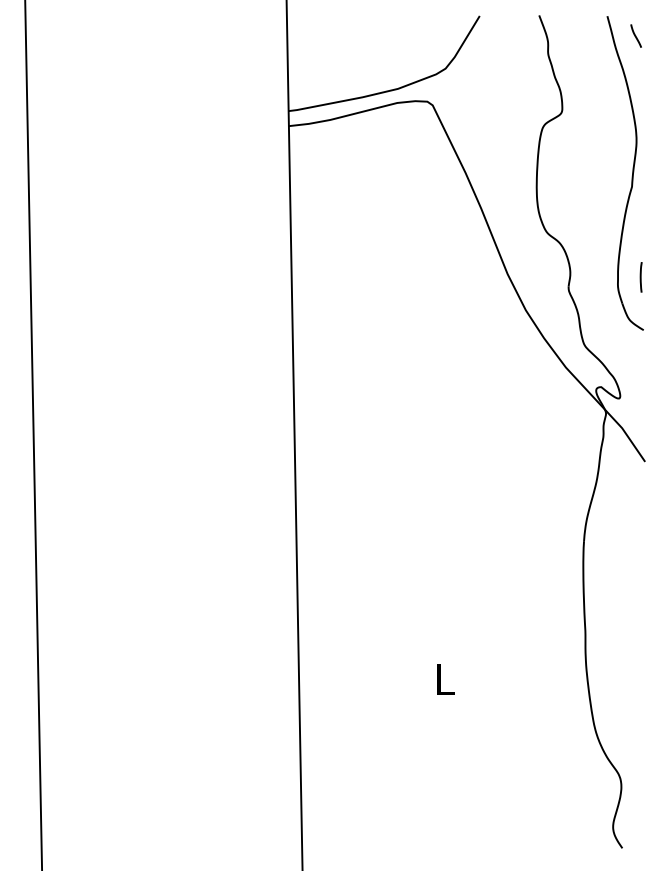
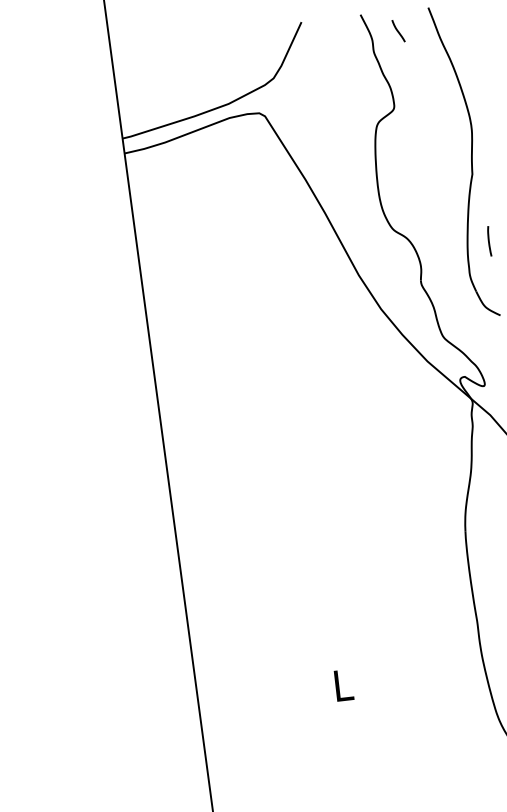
curve: (635, 35) -> (397, 30), moved
line: (640, 277) -> (488, 241), moved

